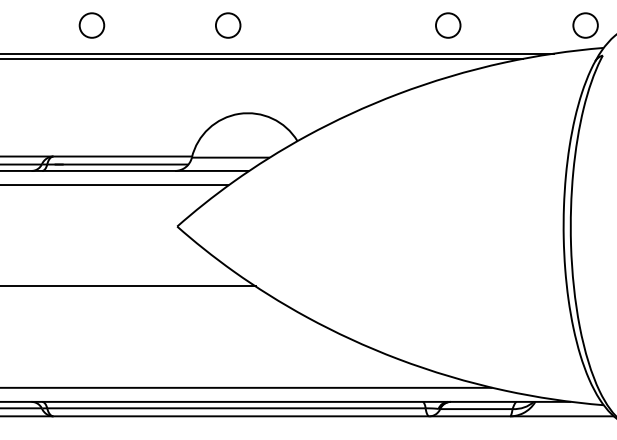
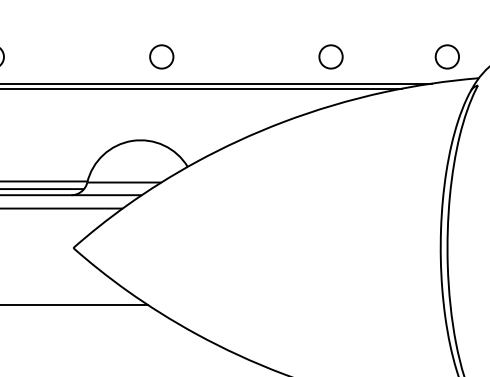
circle: (228, 25) -> (162, 56), moved
circle: (585, 25) -> (447, 56), moved

